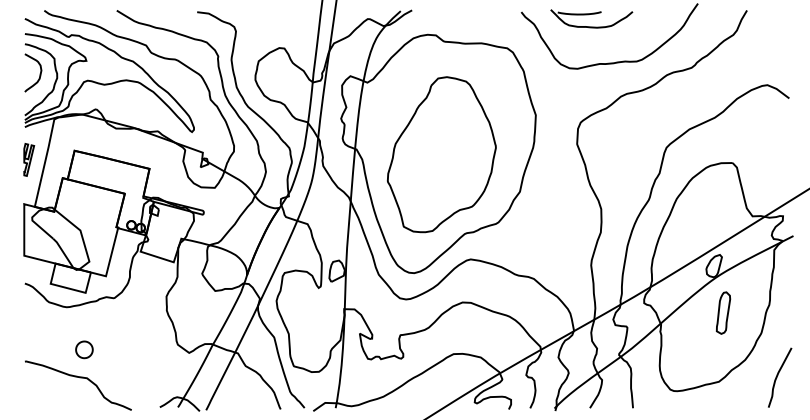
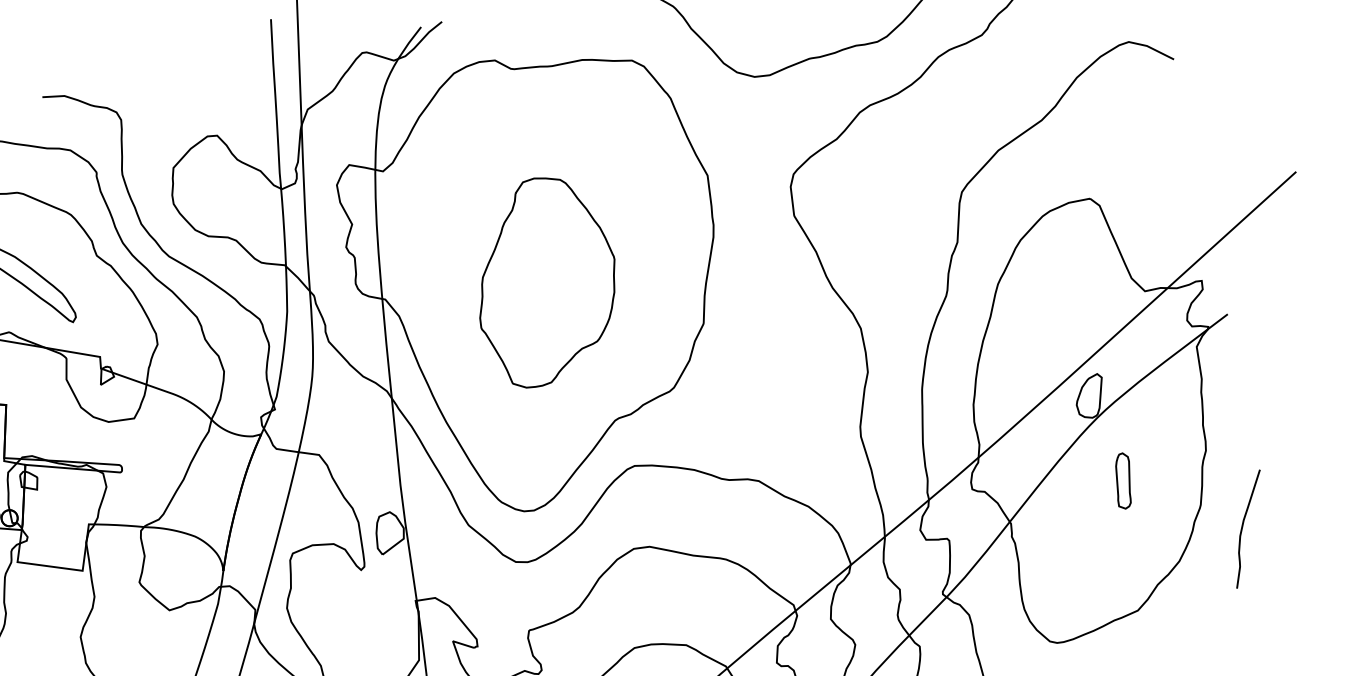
part: (441, 154) -> (545, 280), size x0.7
part: (723, 312) -> (1123, 480), size x0.7
curve: (778, 375) -> (1244, 525), moved

